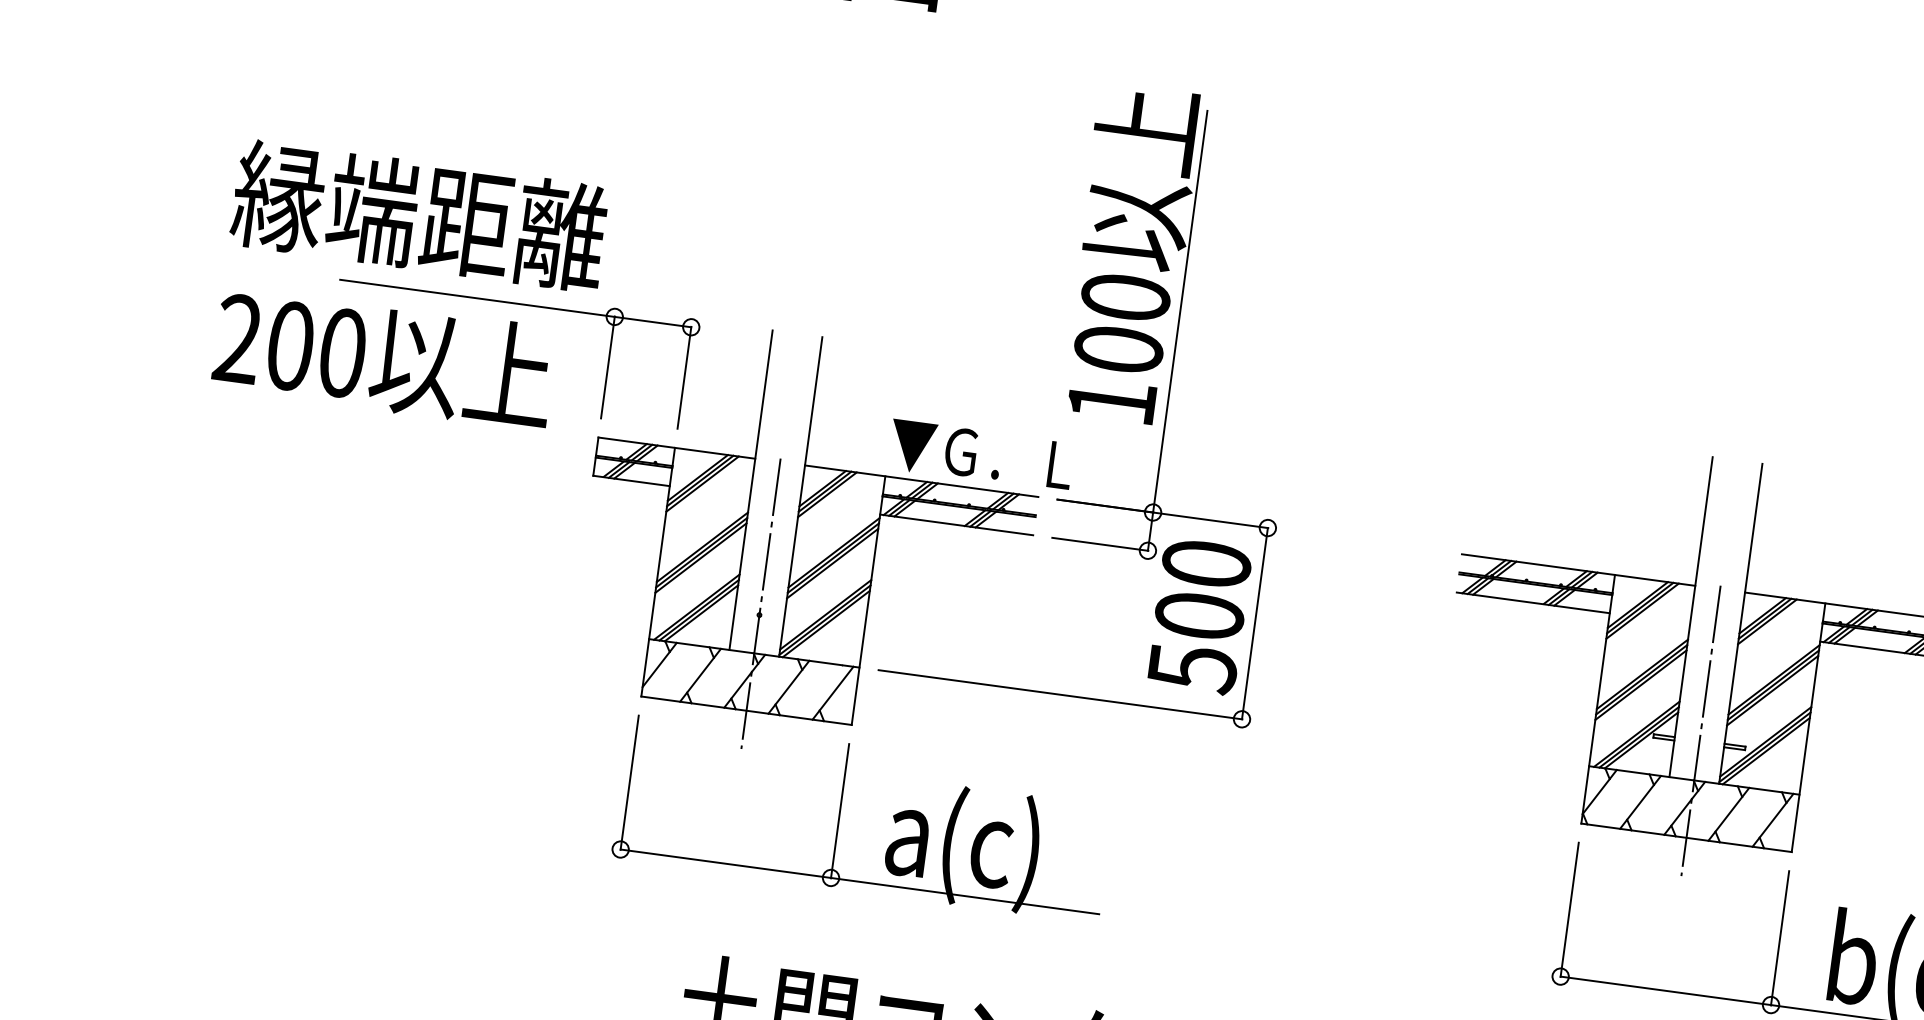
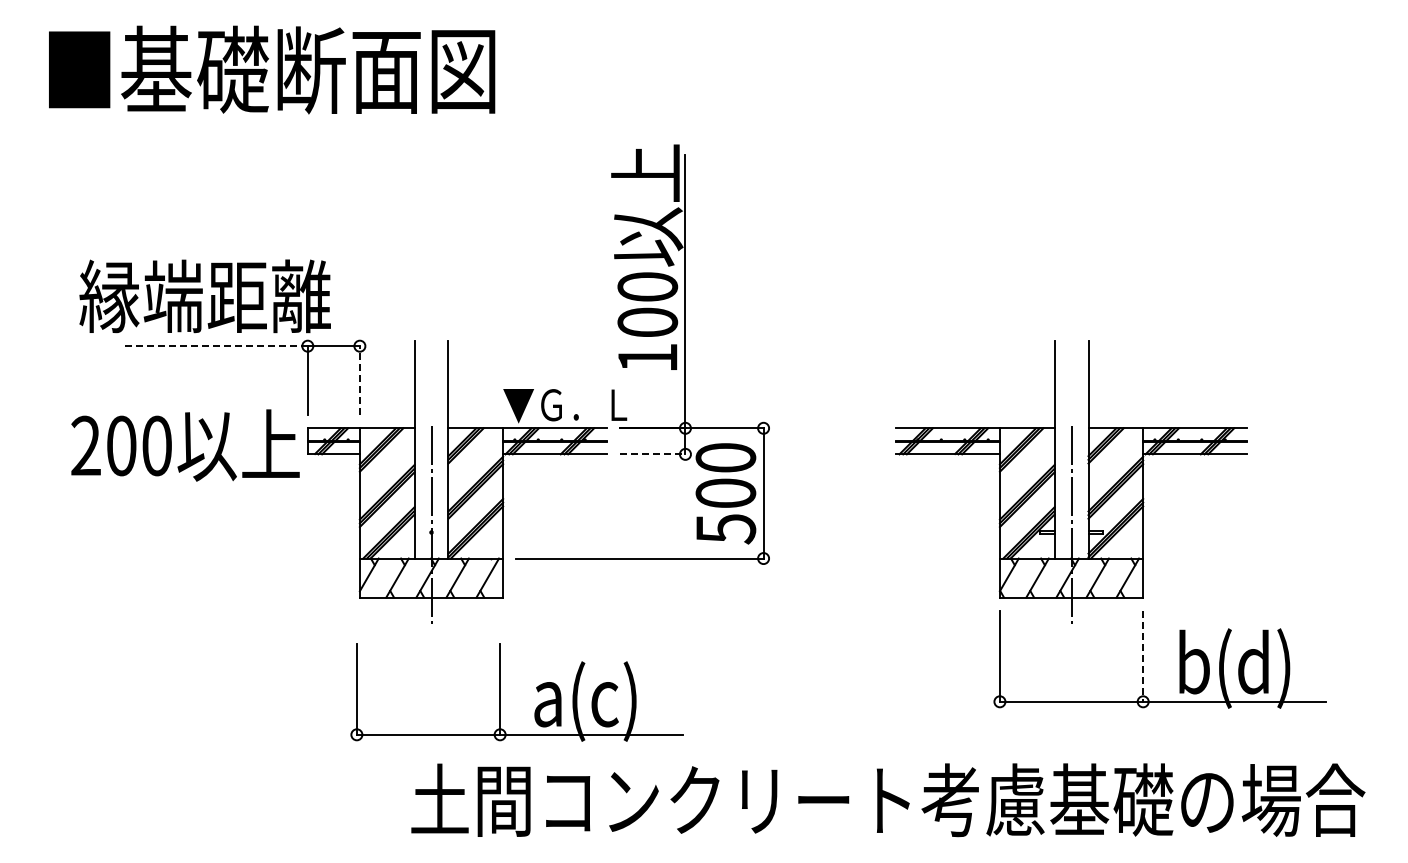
text: (418, 216) -> (204, 296), moved
line: (476, 298) -> (213, 346), solid -> dashed
text: (384, 358) -> (185, 445), moved
line: (683, 377) -> (359, 380), solid -> dashed
line: (1100, 544) -> (653, 454), solid -> dashed
part: (839, 815) -> (500, 692), moved
line: (1780, 938) -> (1143, 656), solid -> dashed

